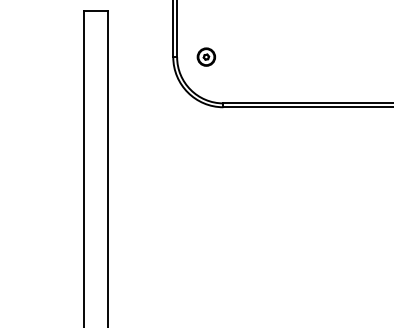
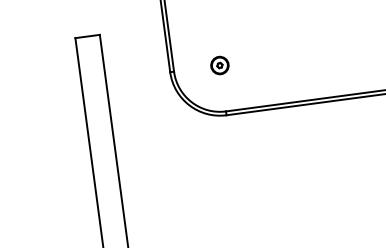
part: (205, 56) -> (218, 65), moved

